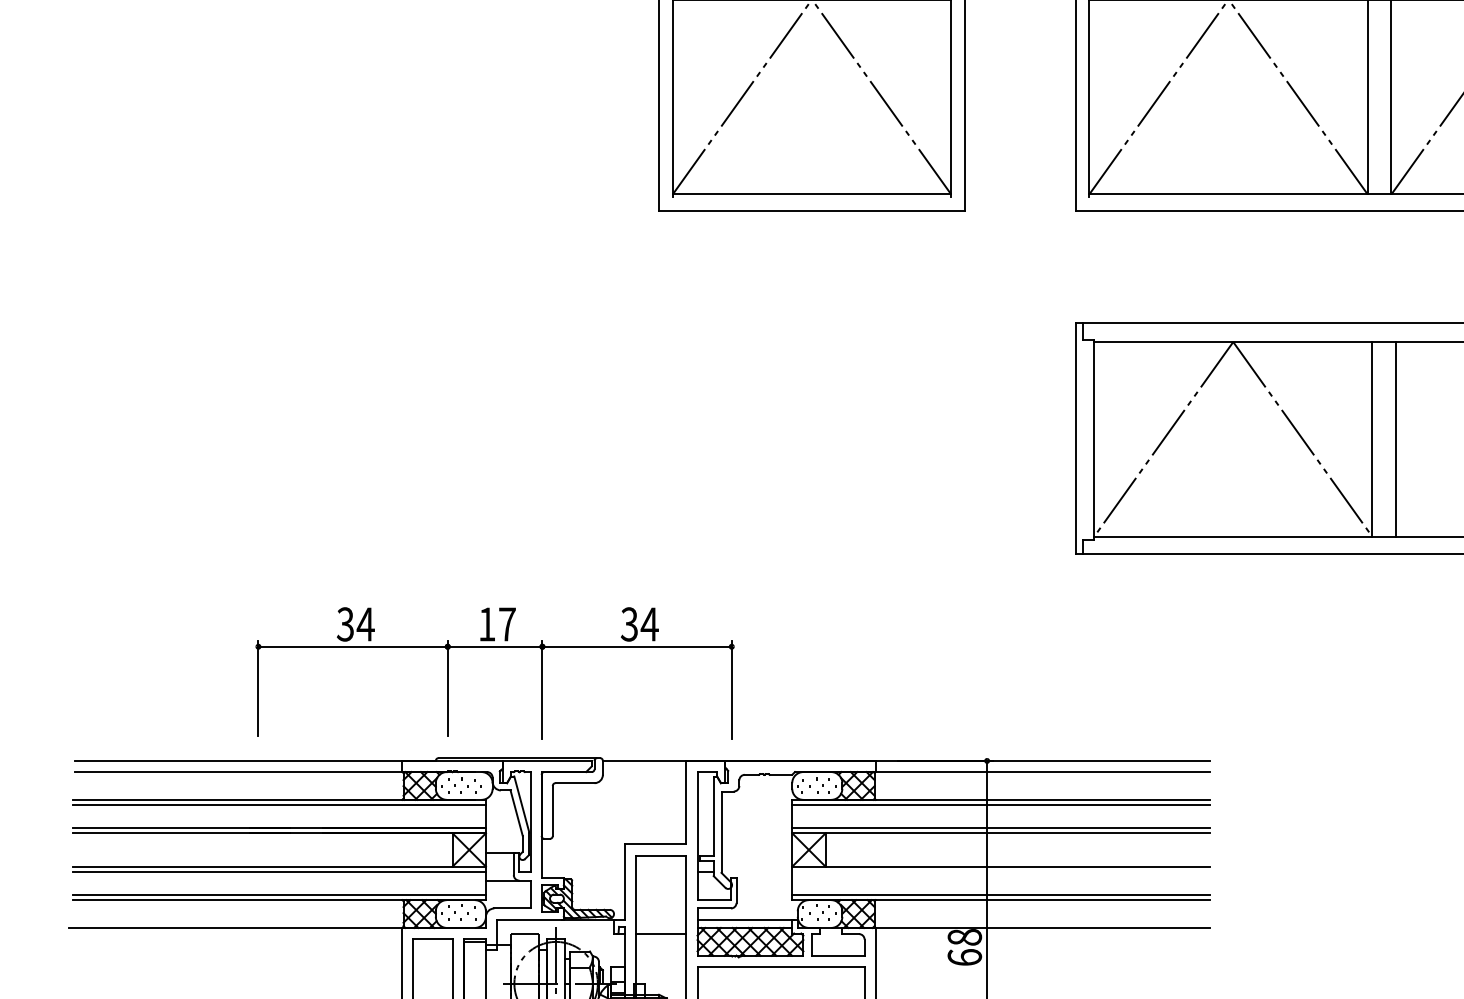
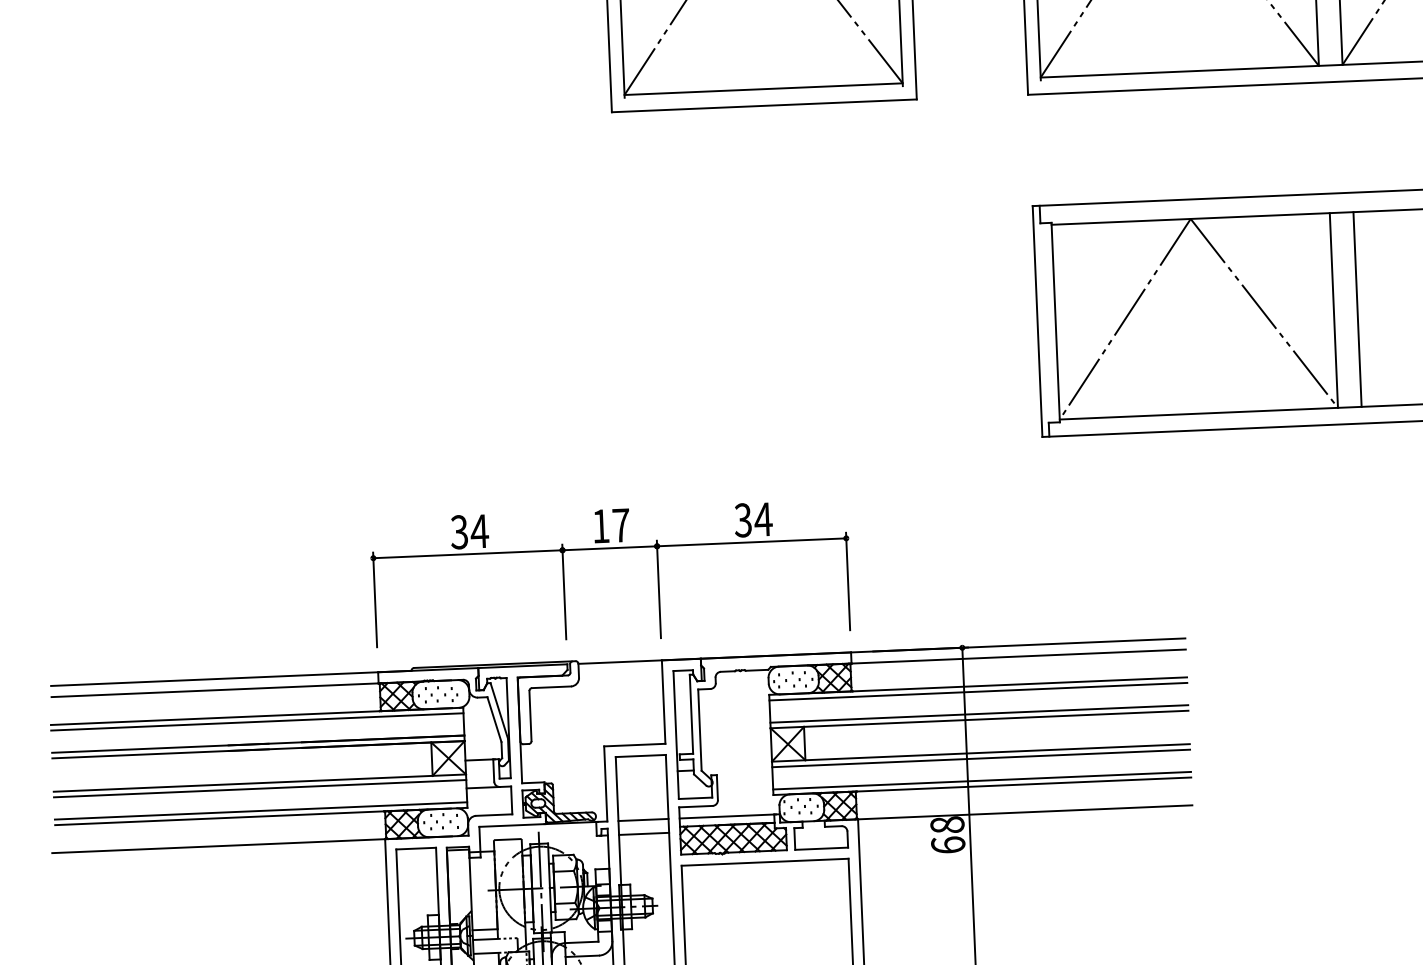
part: (494, 647) -> (609, 549), moved
line: (1001, 872) -> (981, 758), added
line: (661, 919) -> (643, 819), added

